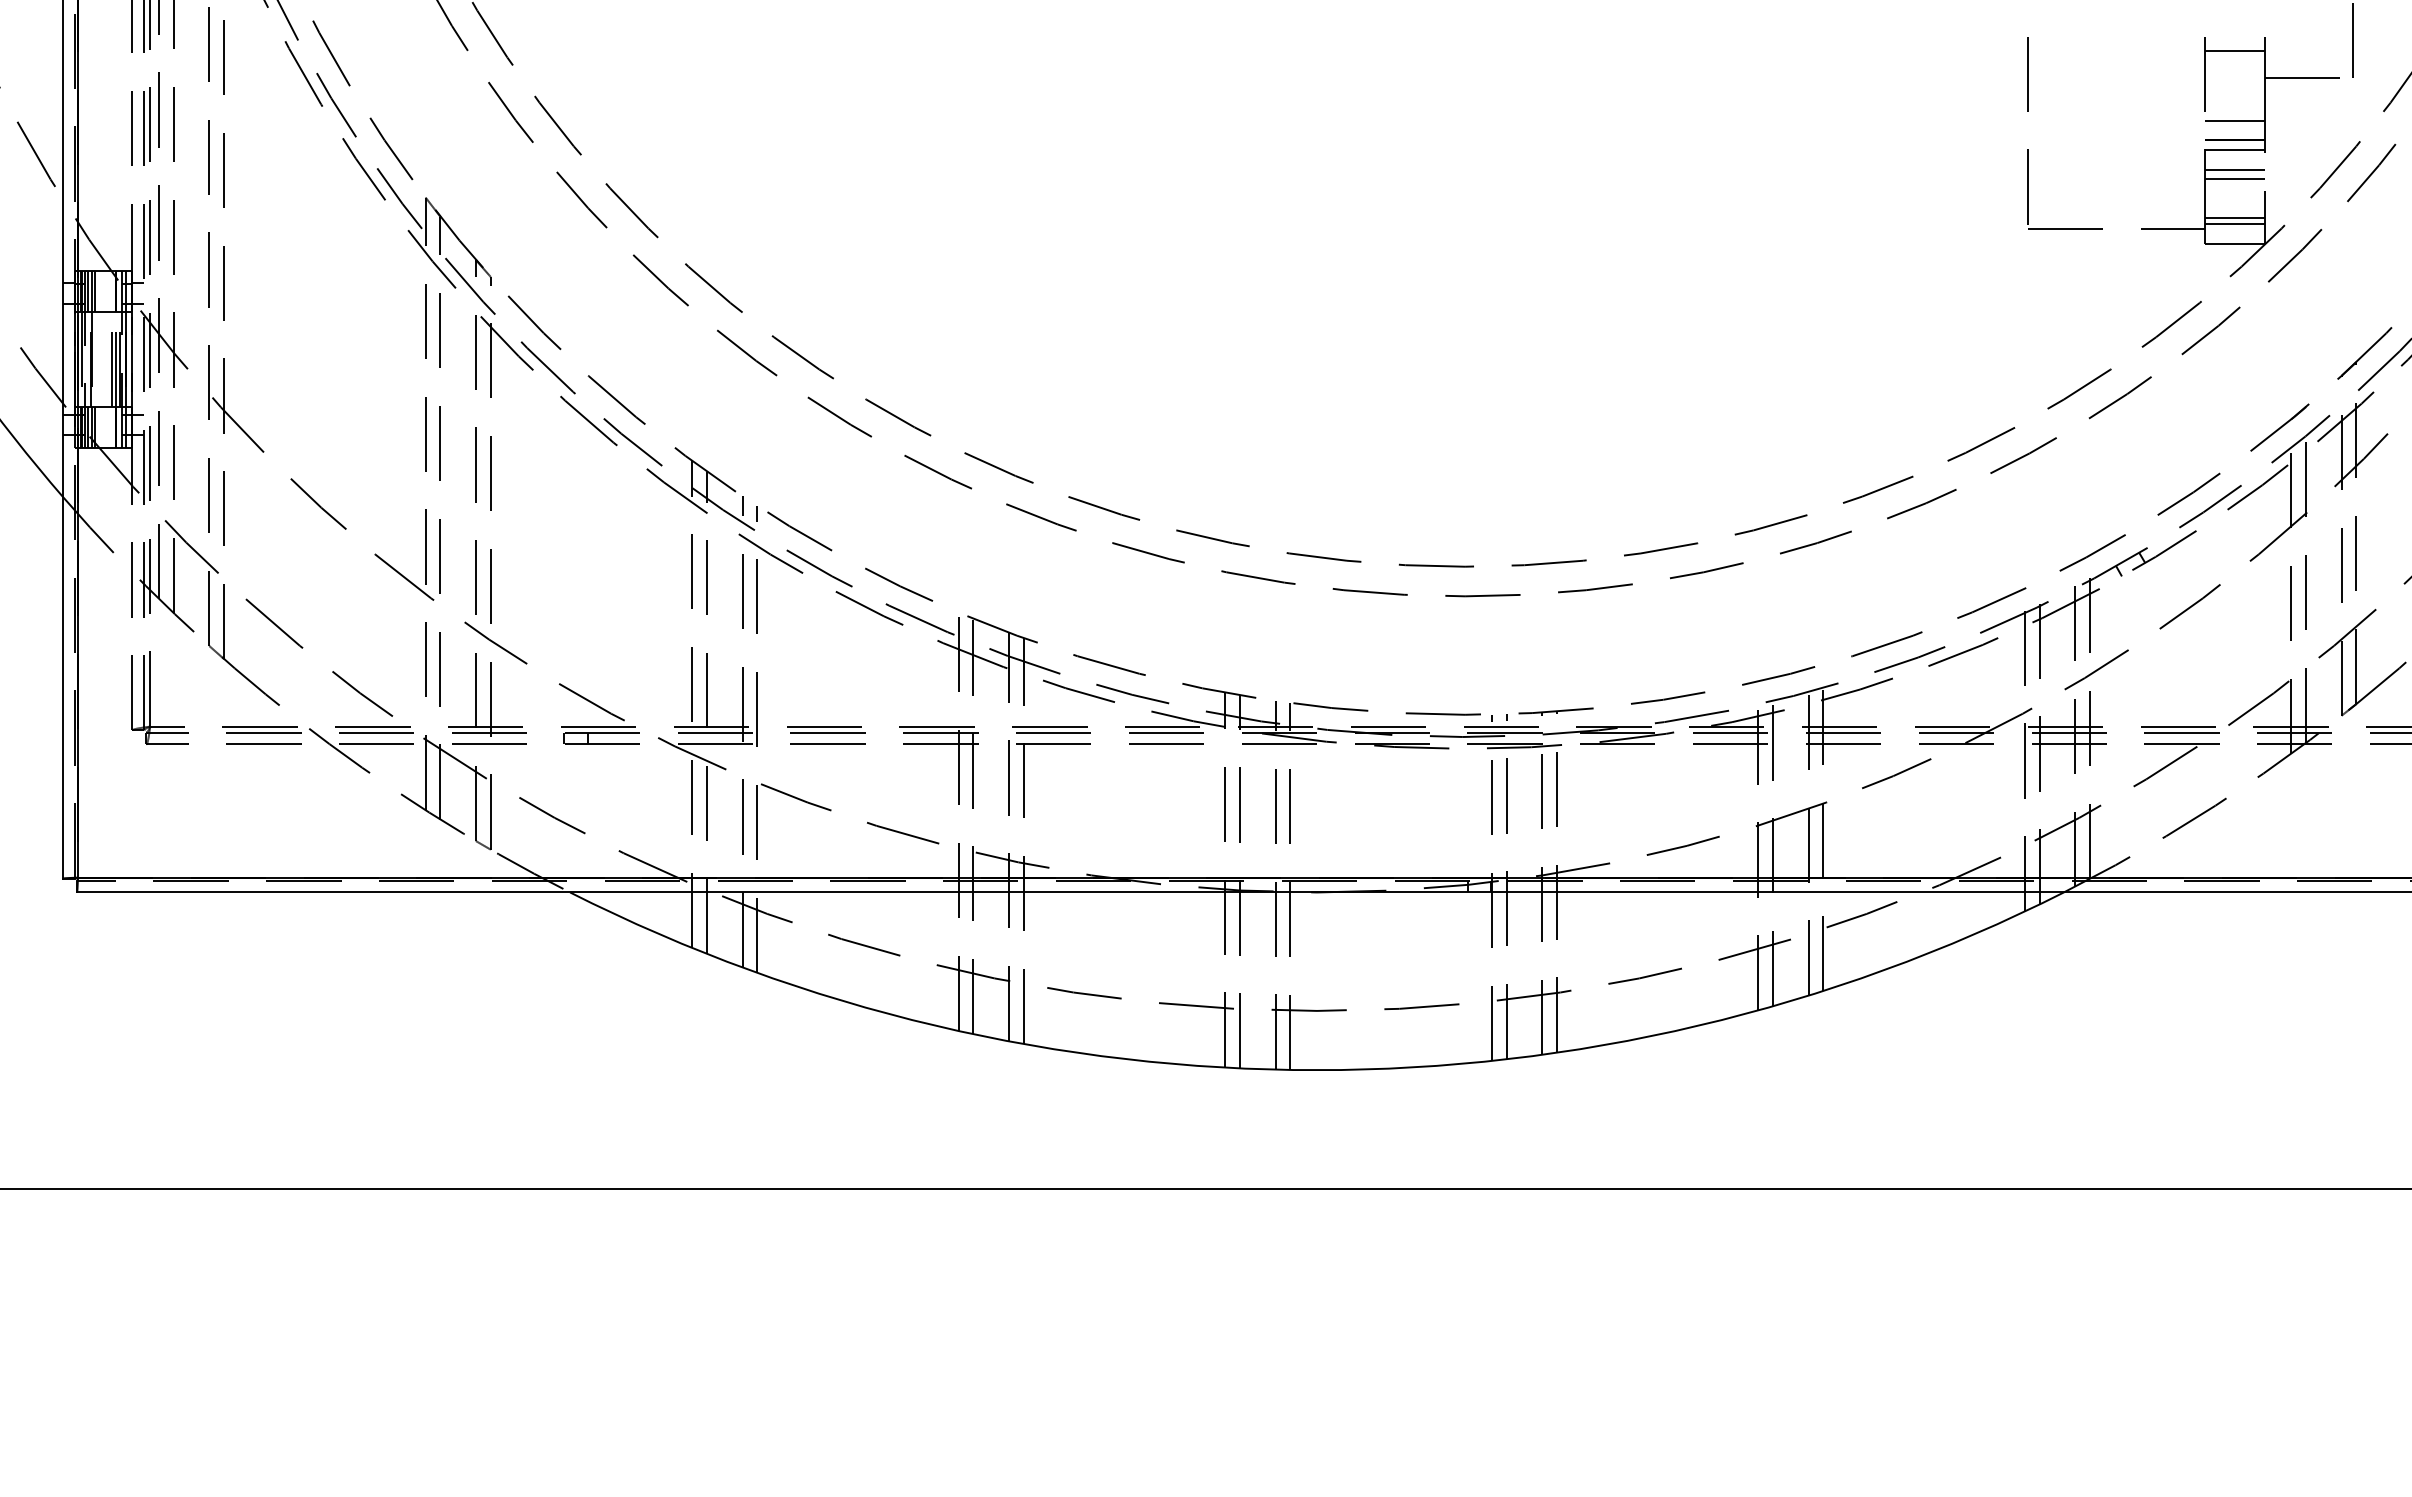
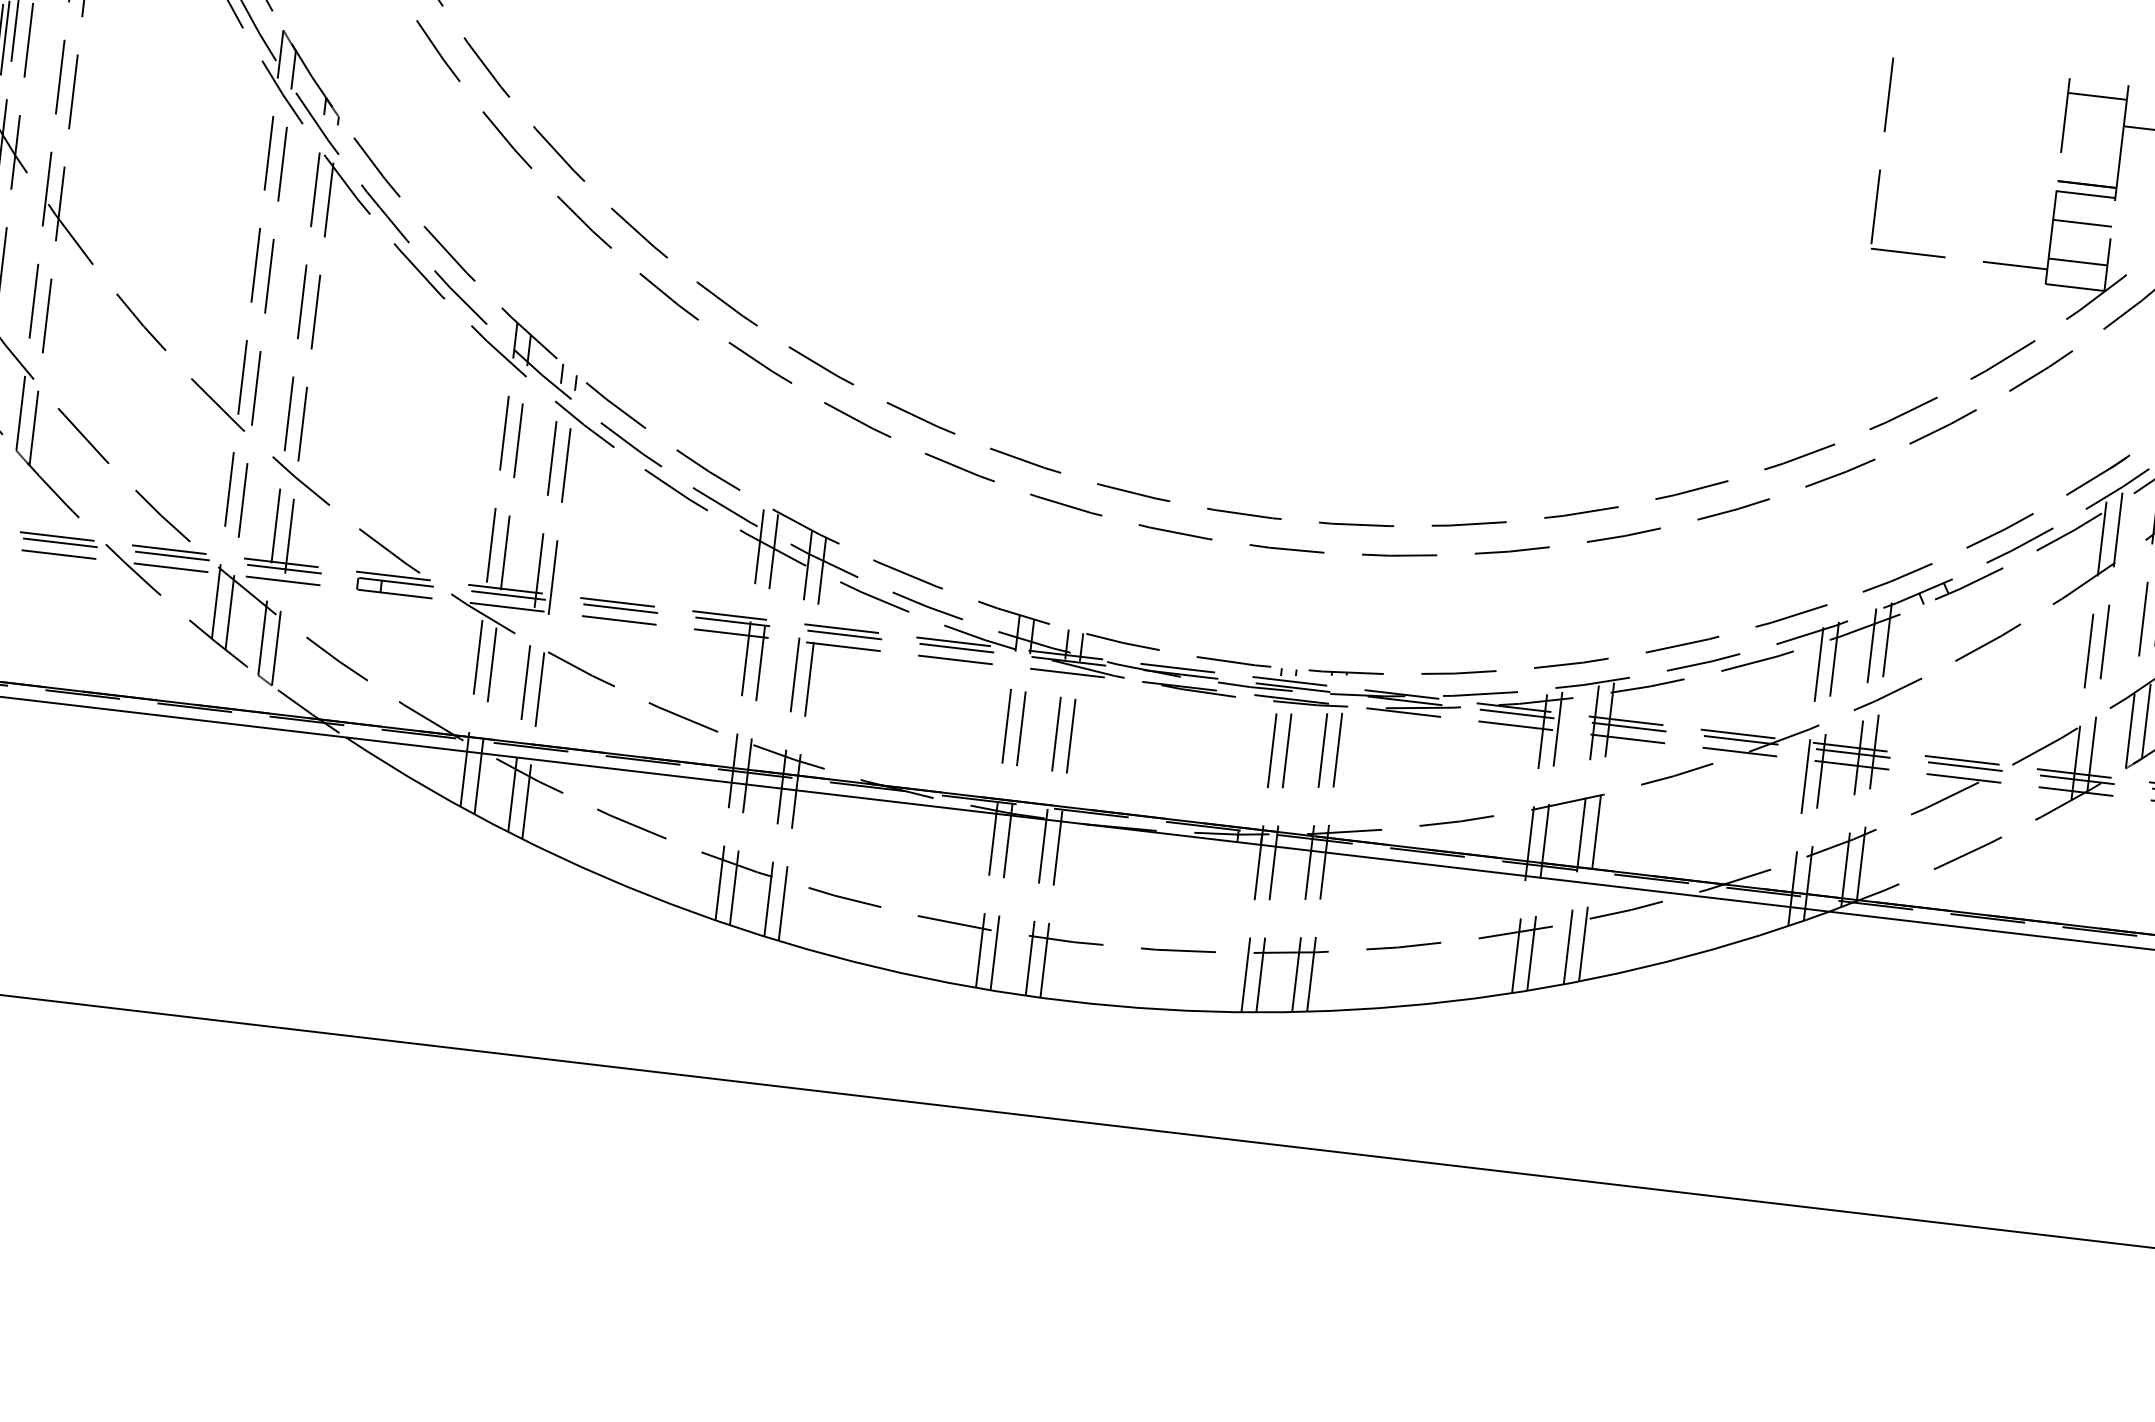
line: (2234, 120) -> (2088, 164), removed
line: (2234, 169) -> (2083, 213), removed
line: (2234, 224) -> (2076, 268), removed

